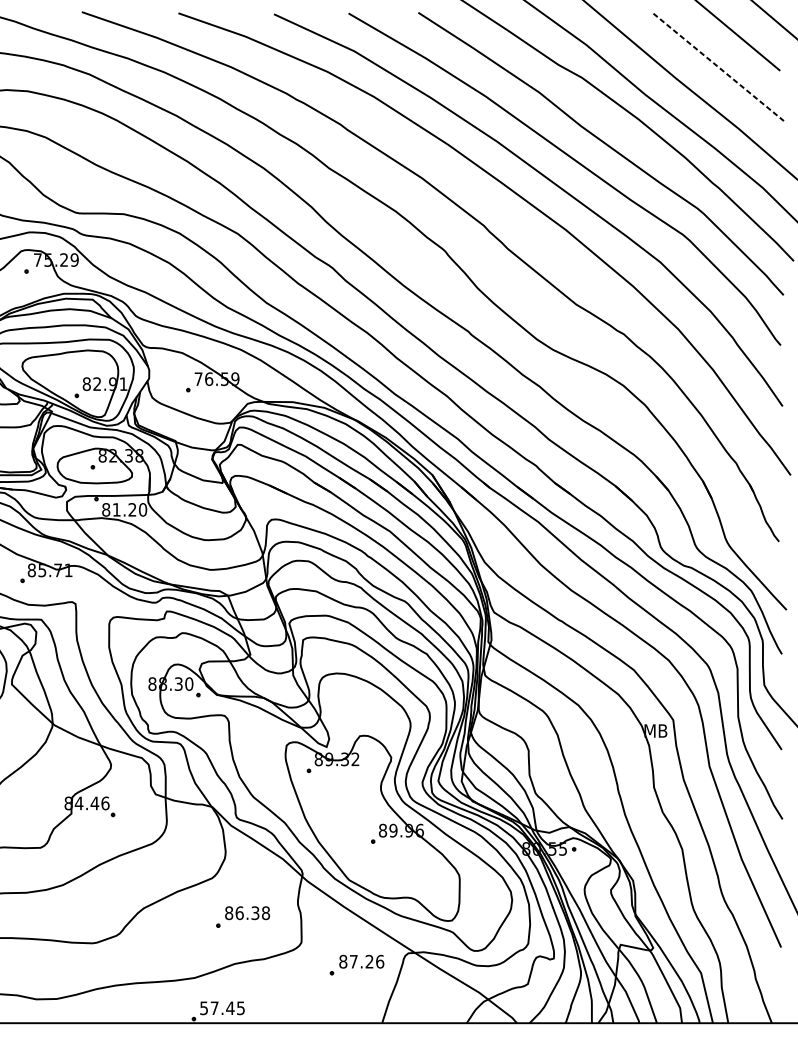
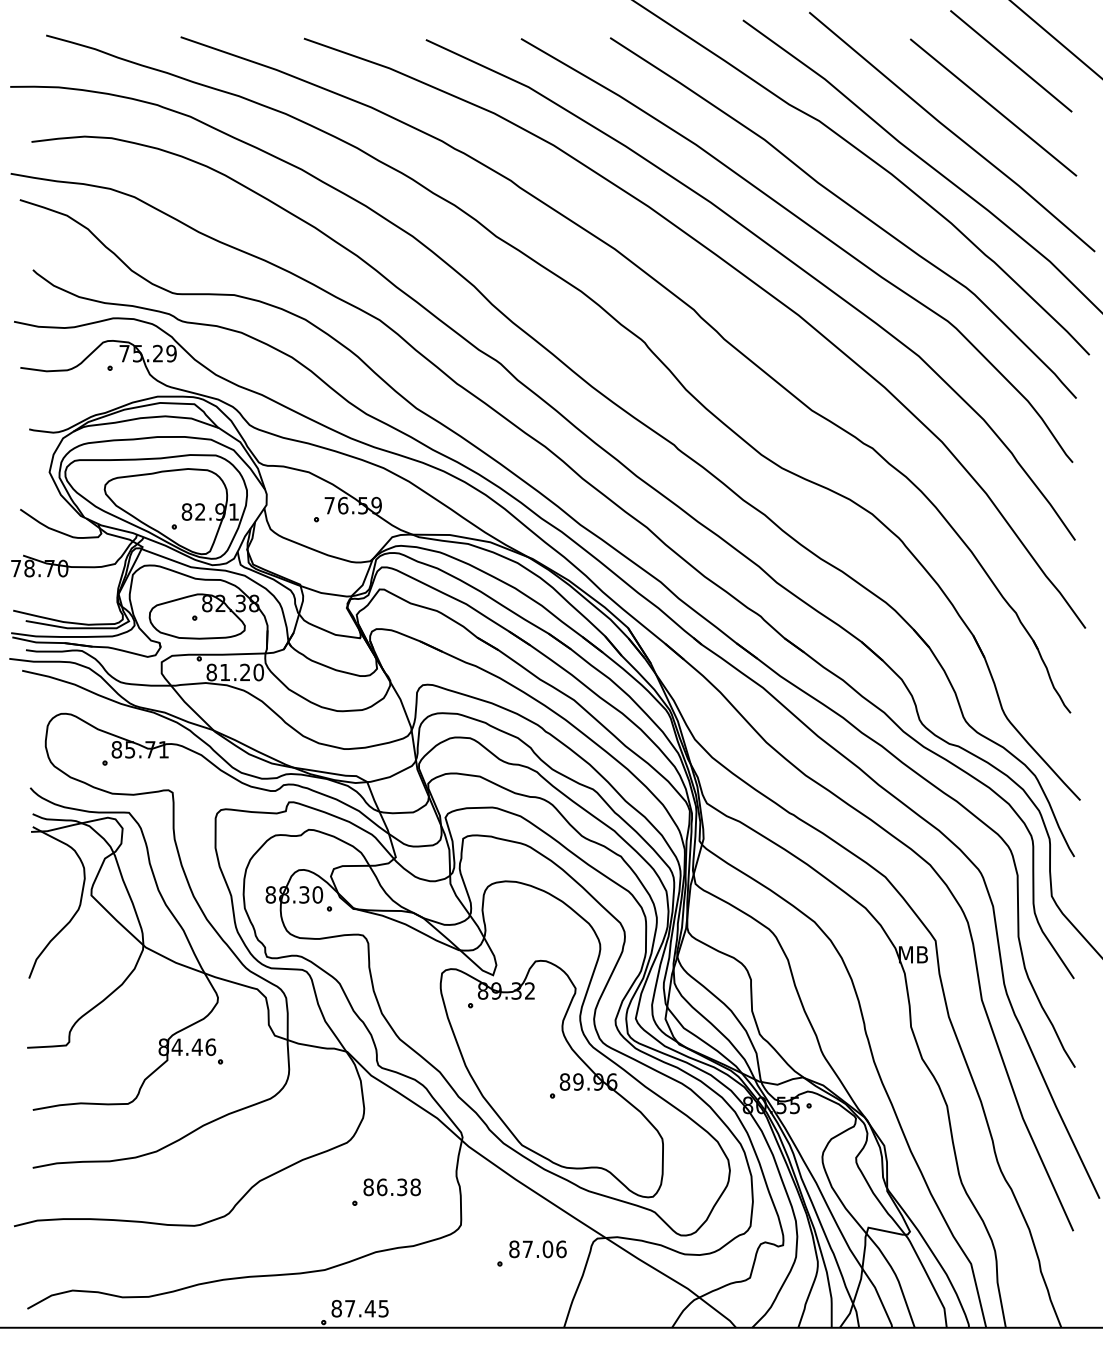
line: (718, 67) -> (993, 107), dashed -> solid
text: (369, 961) -> (547, 1249), 87.26 -> 87.06
text: (203, 1008) -> (336, 1308), 57.45 -> 87.45

